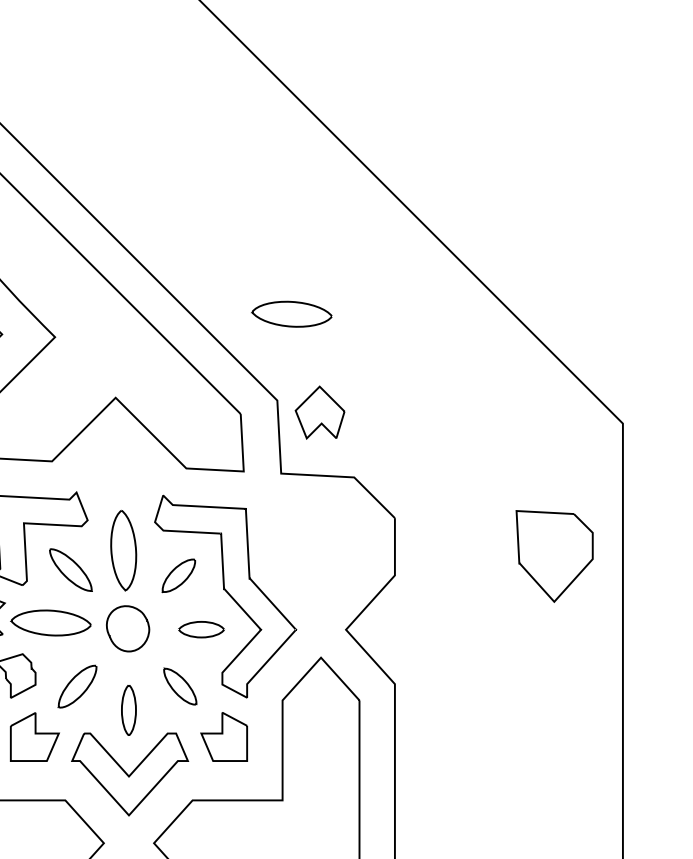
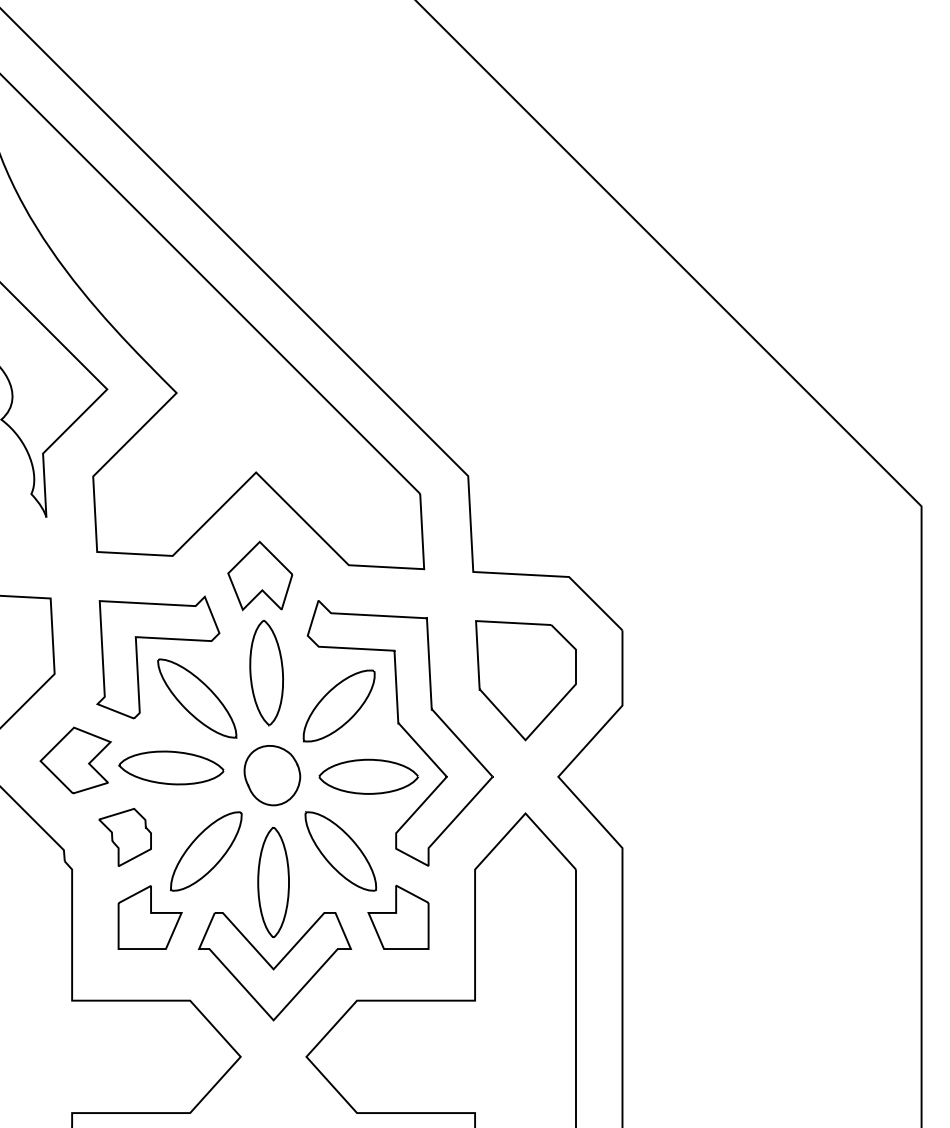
part: (292, 313) -> (487, 362), removed
part: (320, 412) -> (260, 575), moved
part: (554, 556) -> (525, 680), moved
part: (70, 570) -> (197, 698), size x1.43
part: (178, 575) -> (338, 705), size x1.67
part: (201, 629) -> (368, 776), size x1.67
part: (77, 686) -> (205, 851), size x1.43
part: (179, 686) -> (340, 851), size x1.67
part: (128, 710) -> (273, 882), size x1.67

